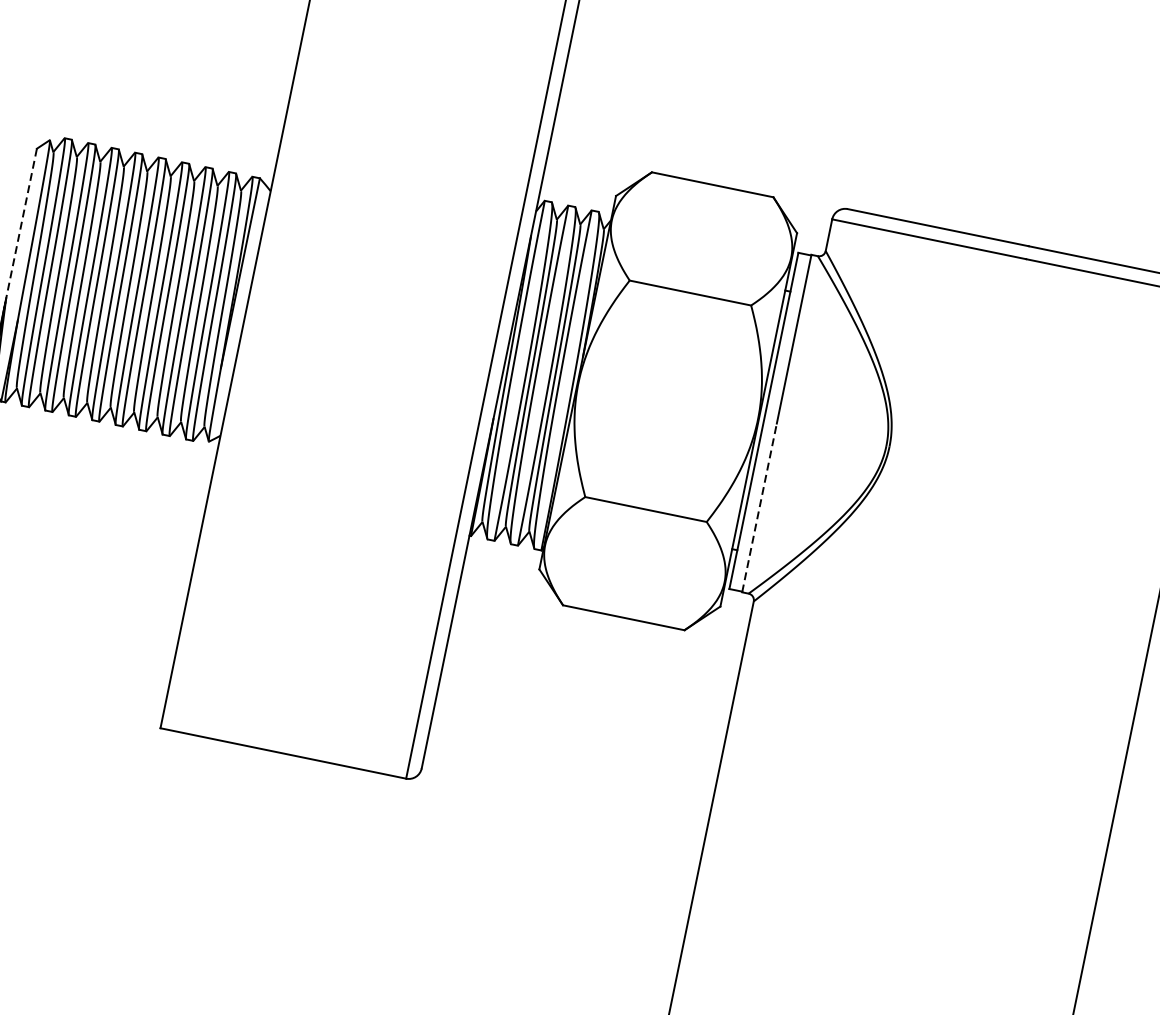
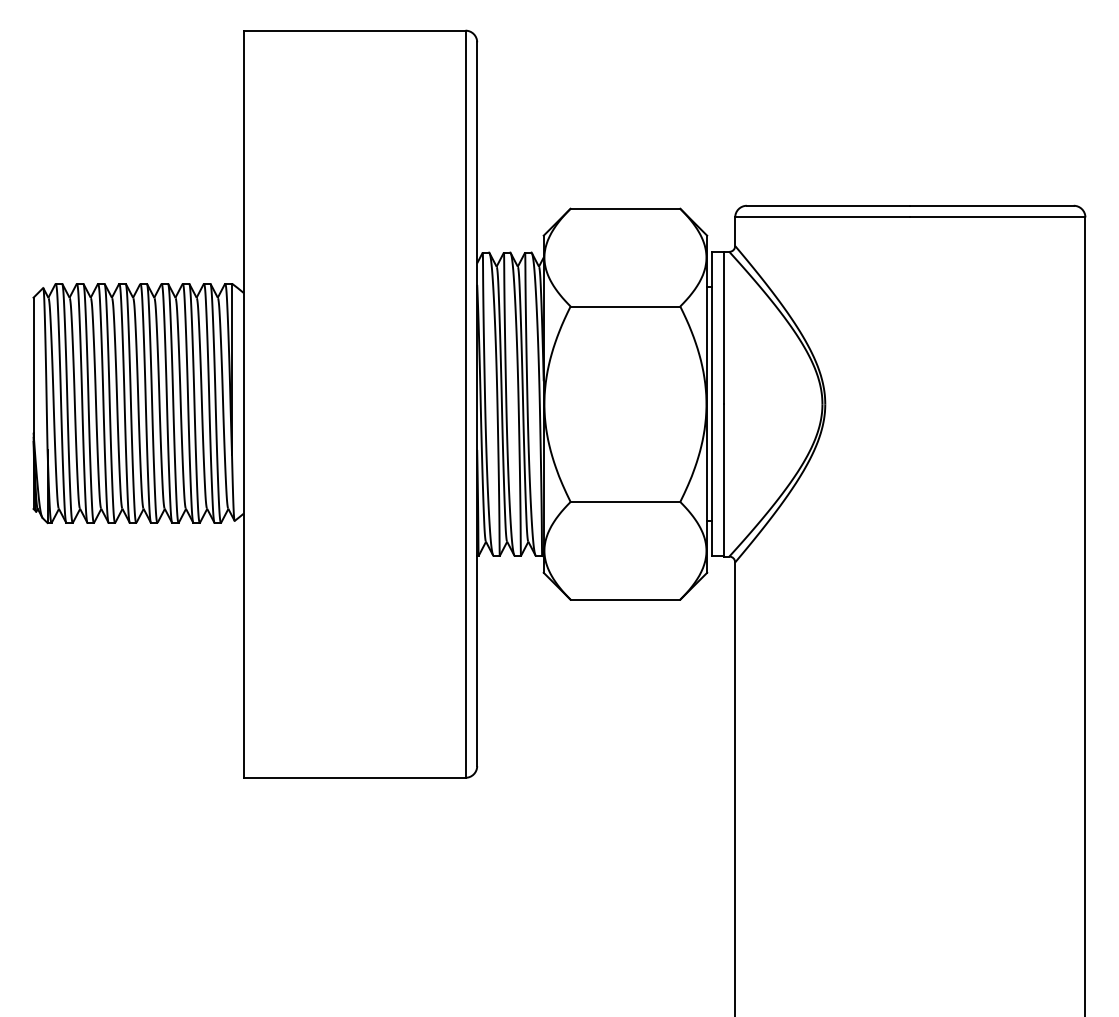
line: (21, 223) -> (33, 365), dashed -> solid
line: (759, 506) -> (723, 479), dashed -> solid

